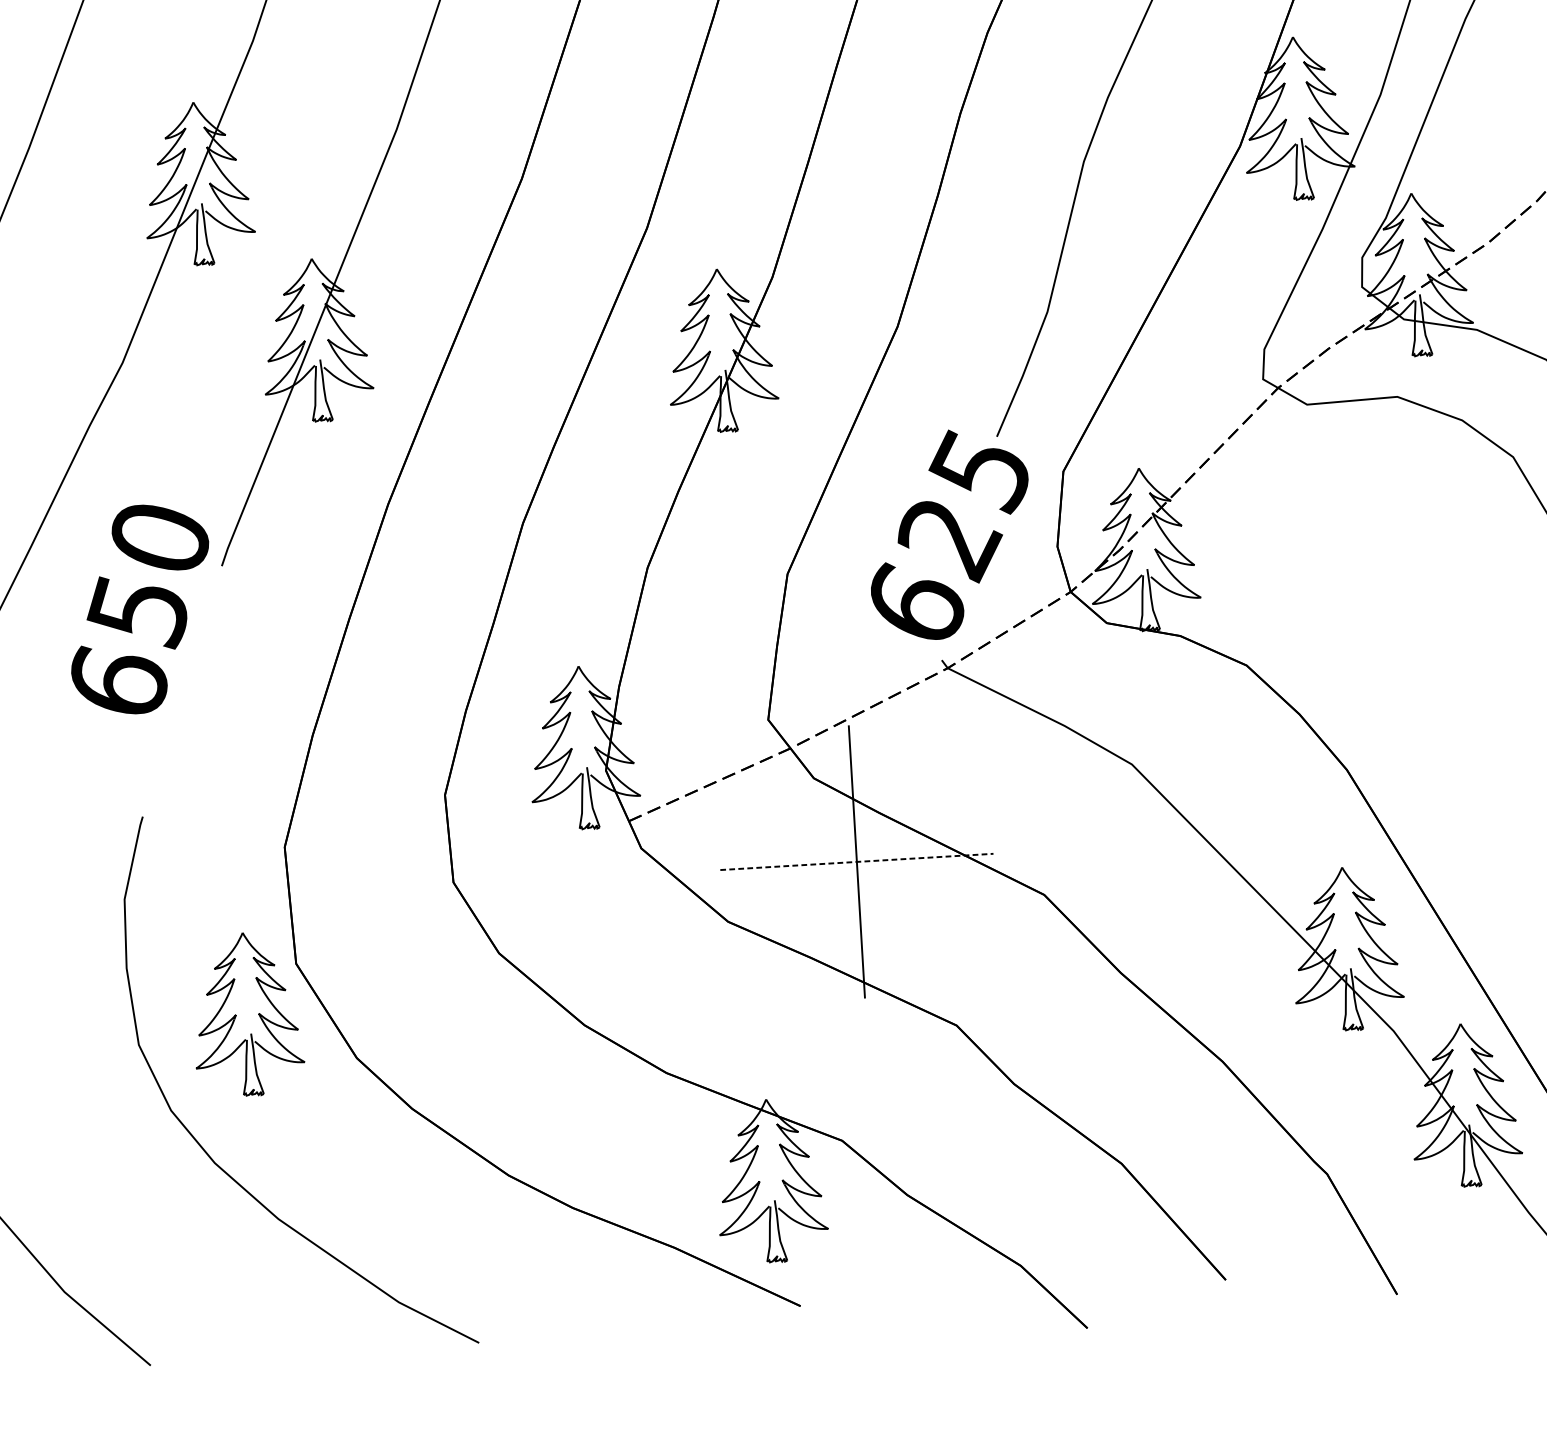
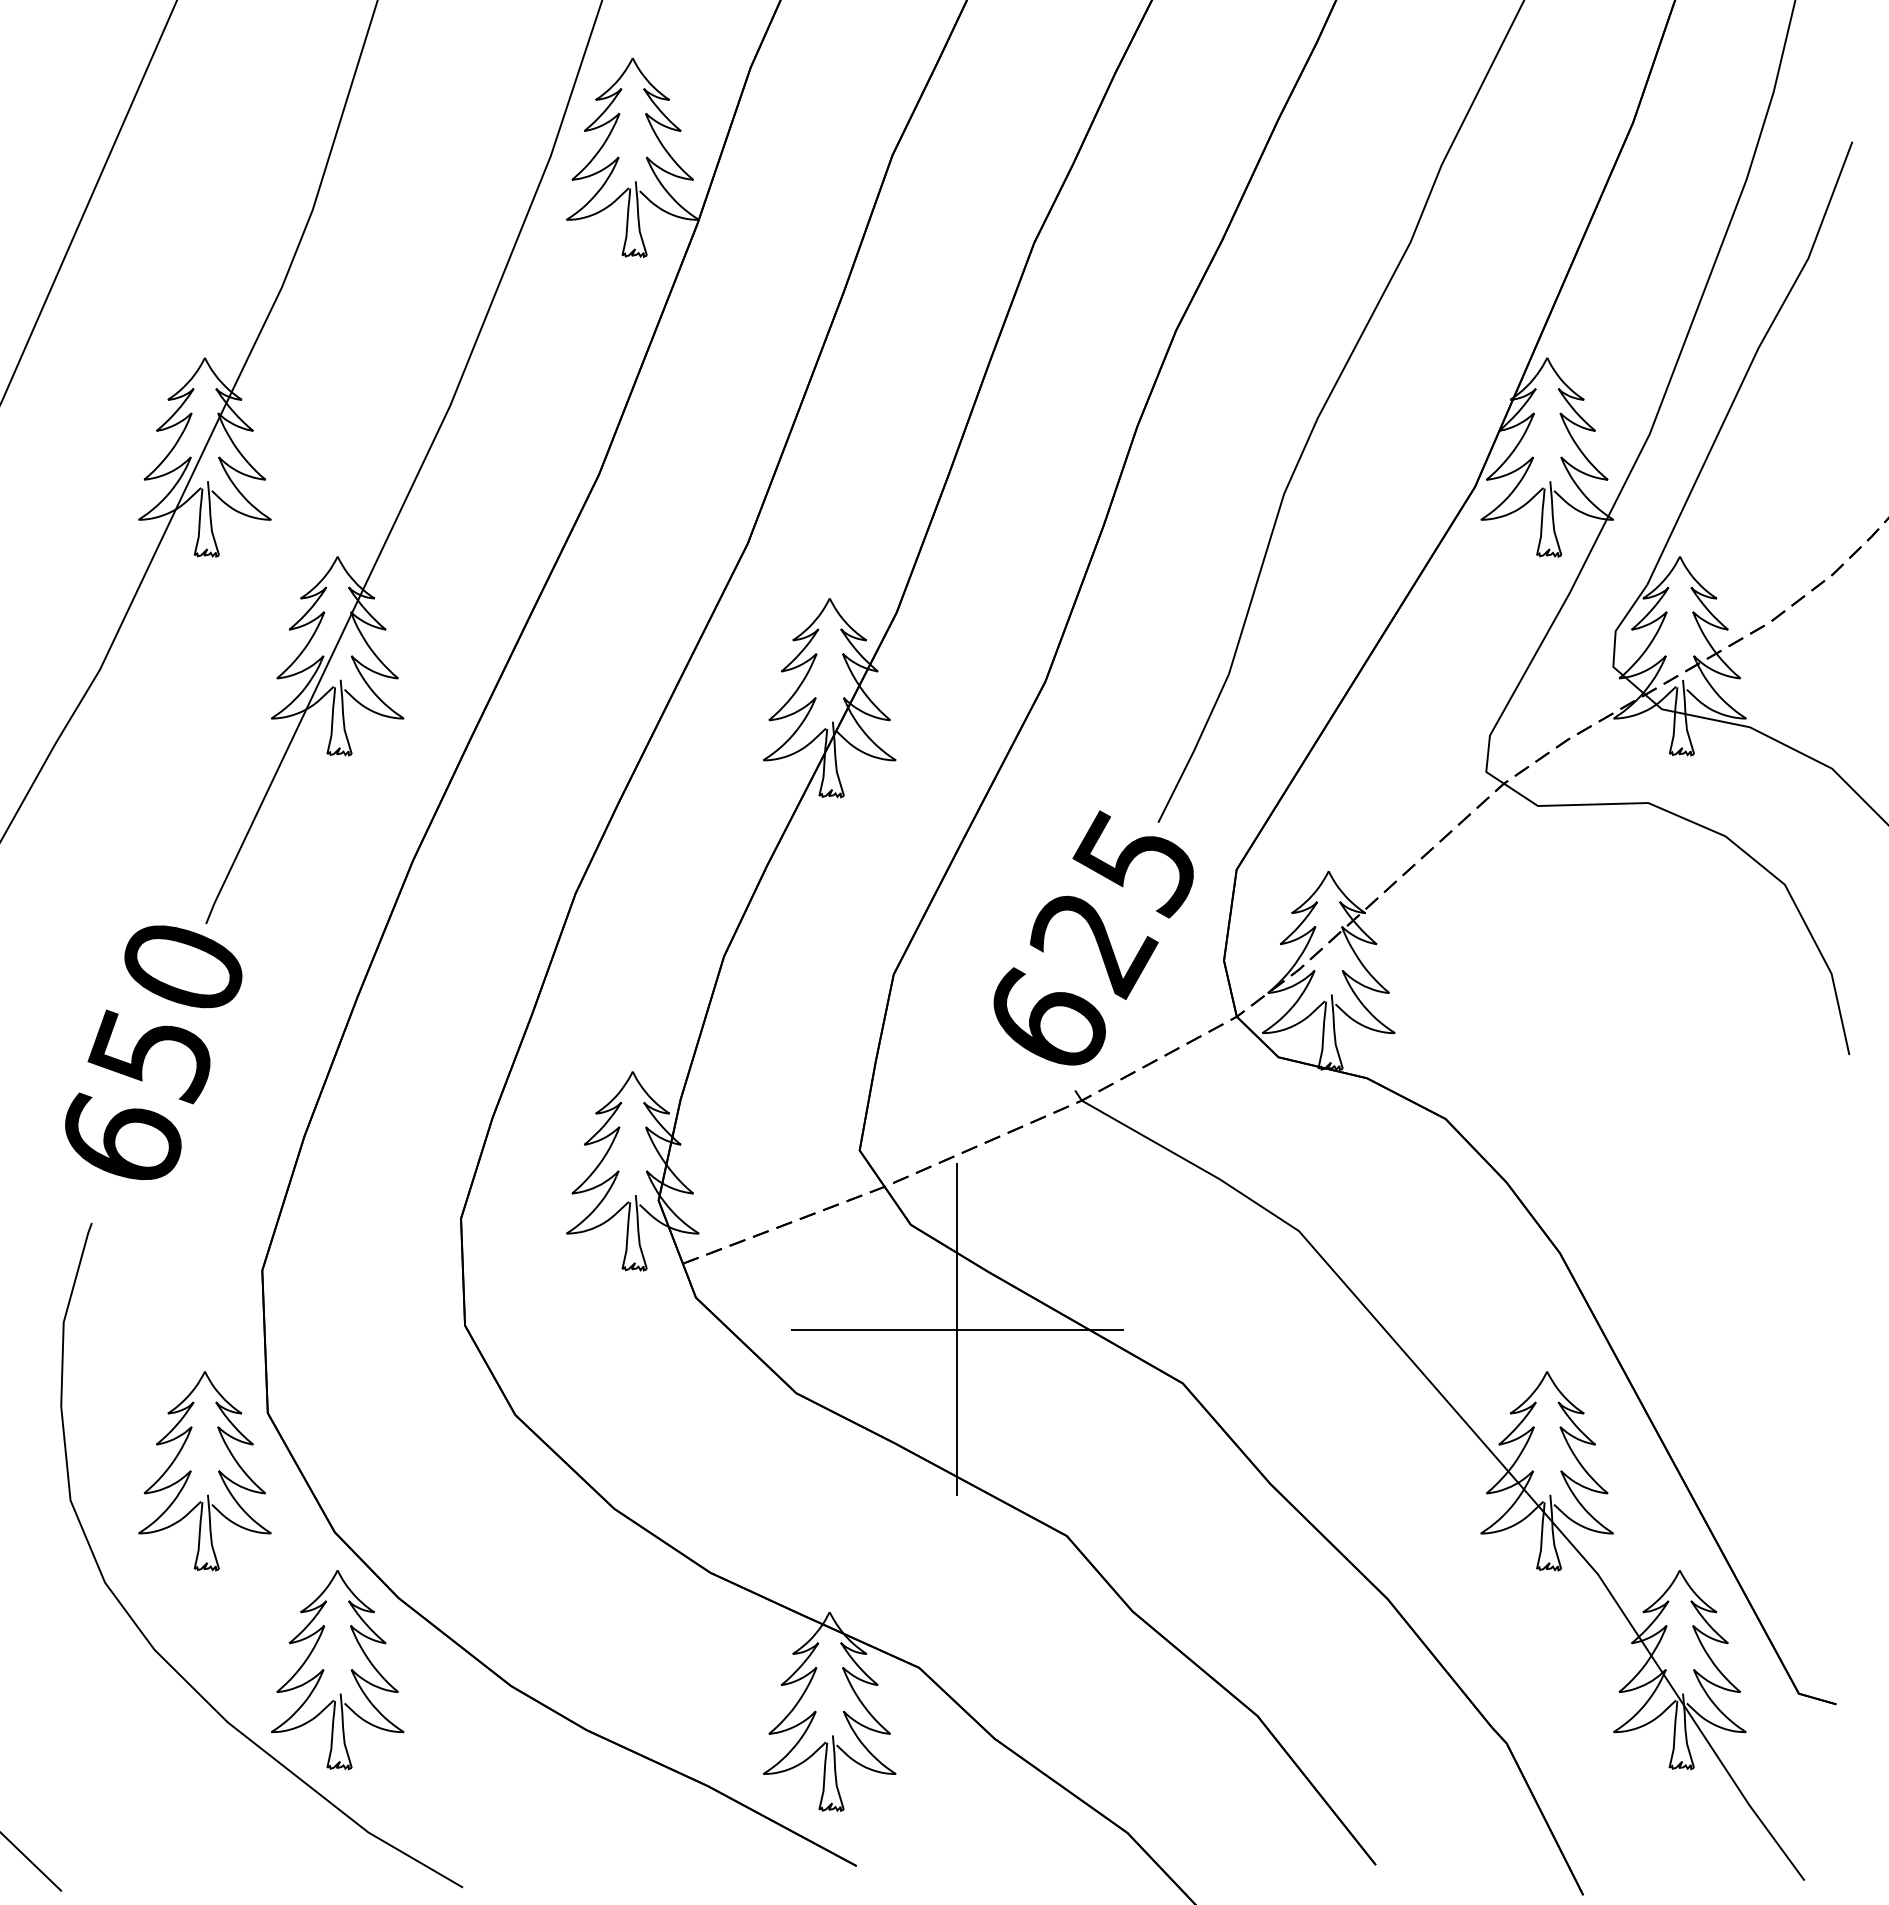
text: (140, 609) -> (153, 1052), moved
line: (857, 861) -> (957, 1329), dashed -> solid
part: (355, 1171) -> (324, 1670), added

